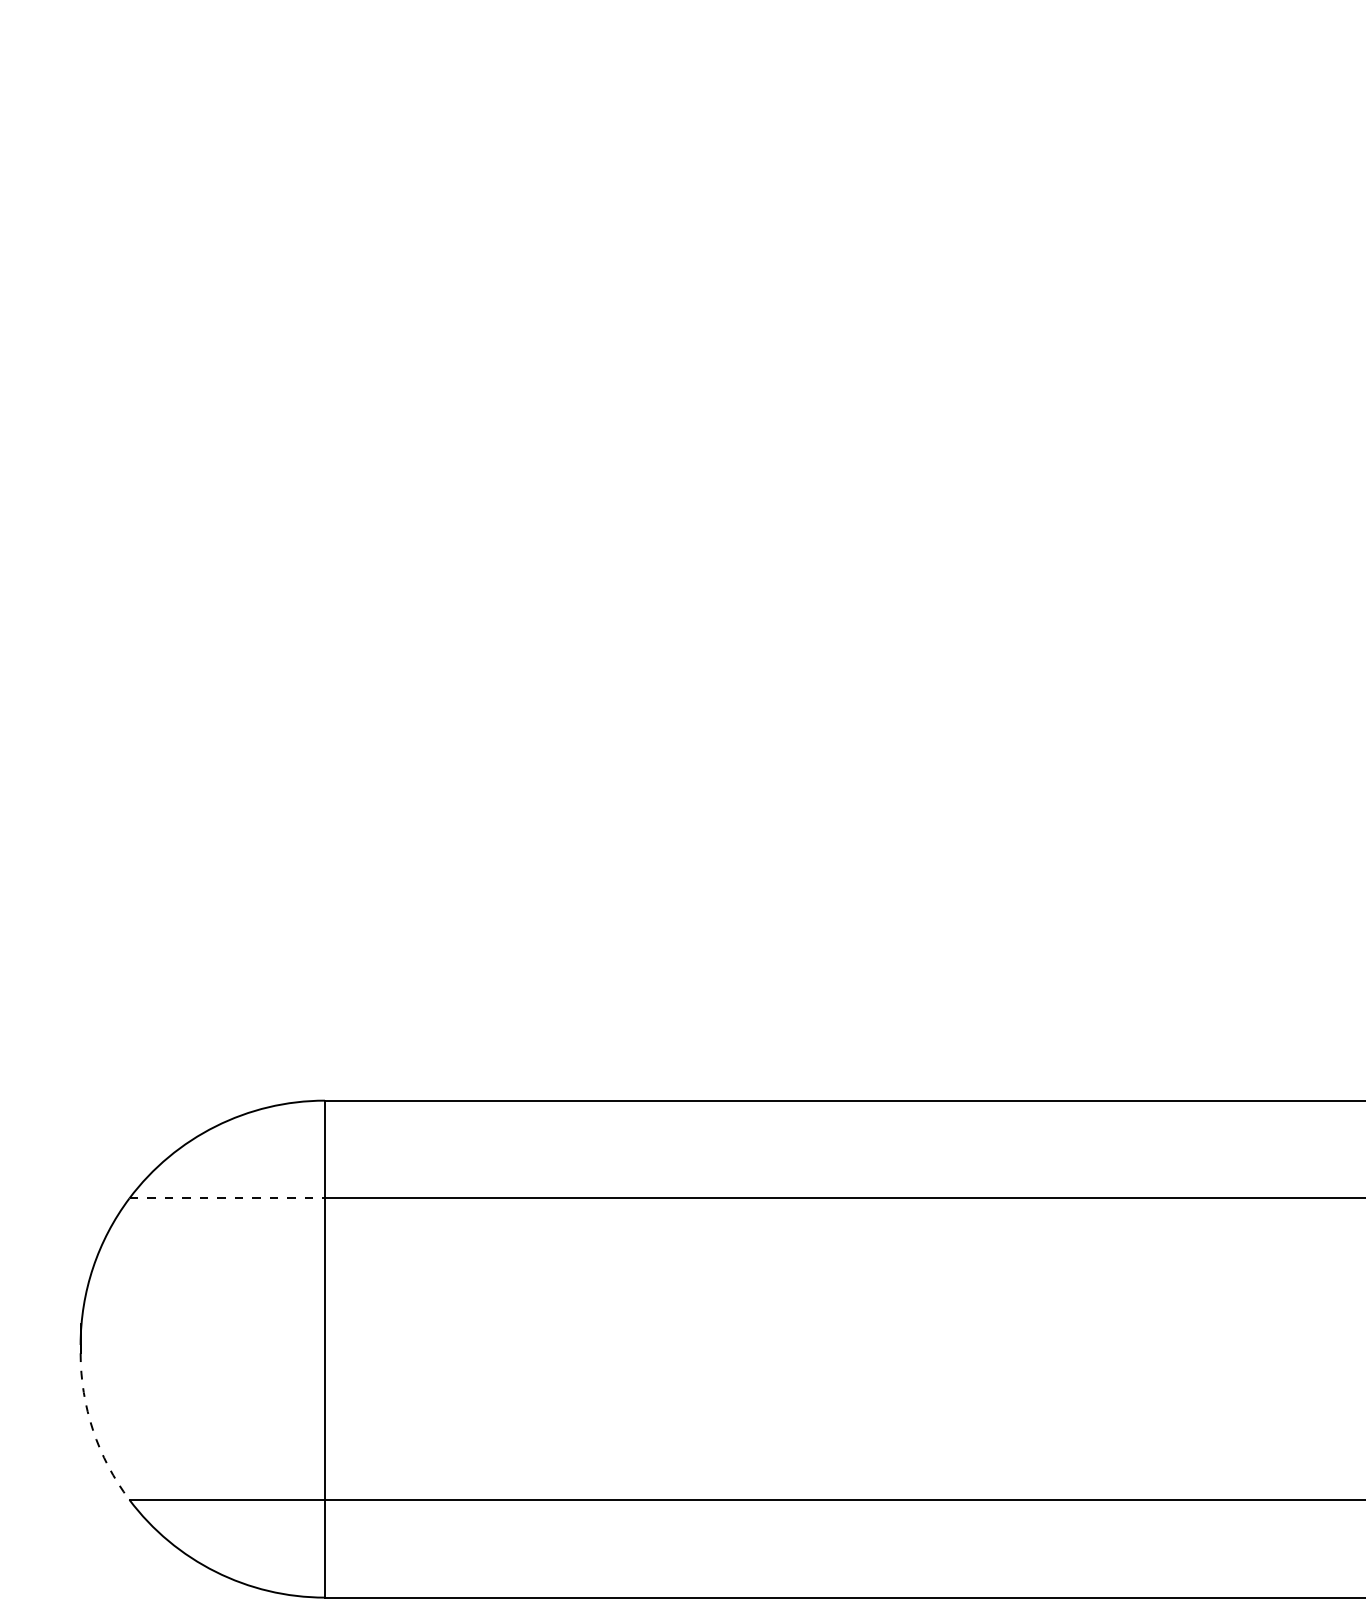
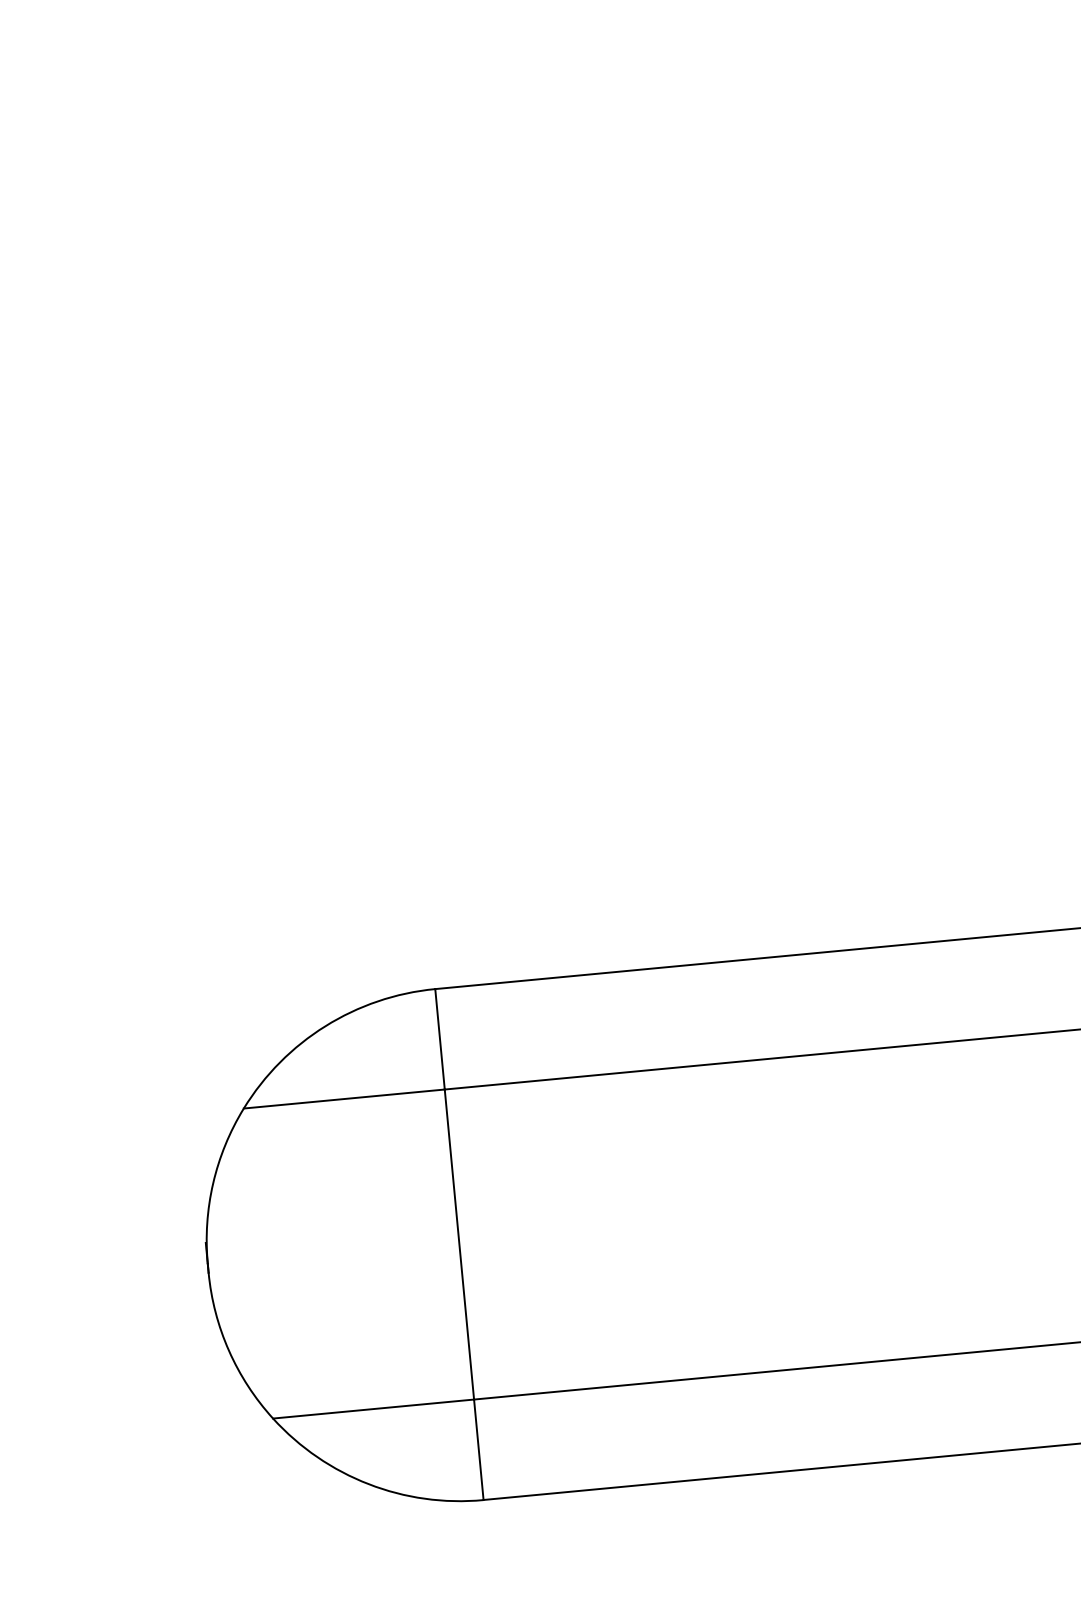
line: (227, 1198) -> (344, 1099), dashed -> solid
arc: (93, 1430) -> (229, 1350), dashed -> solid

